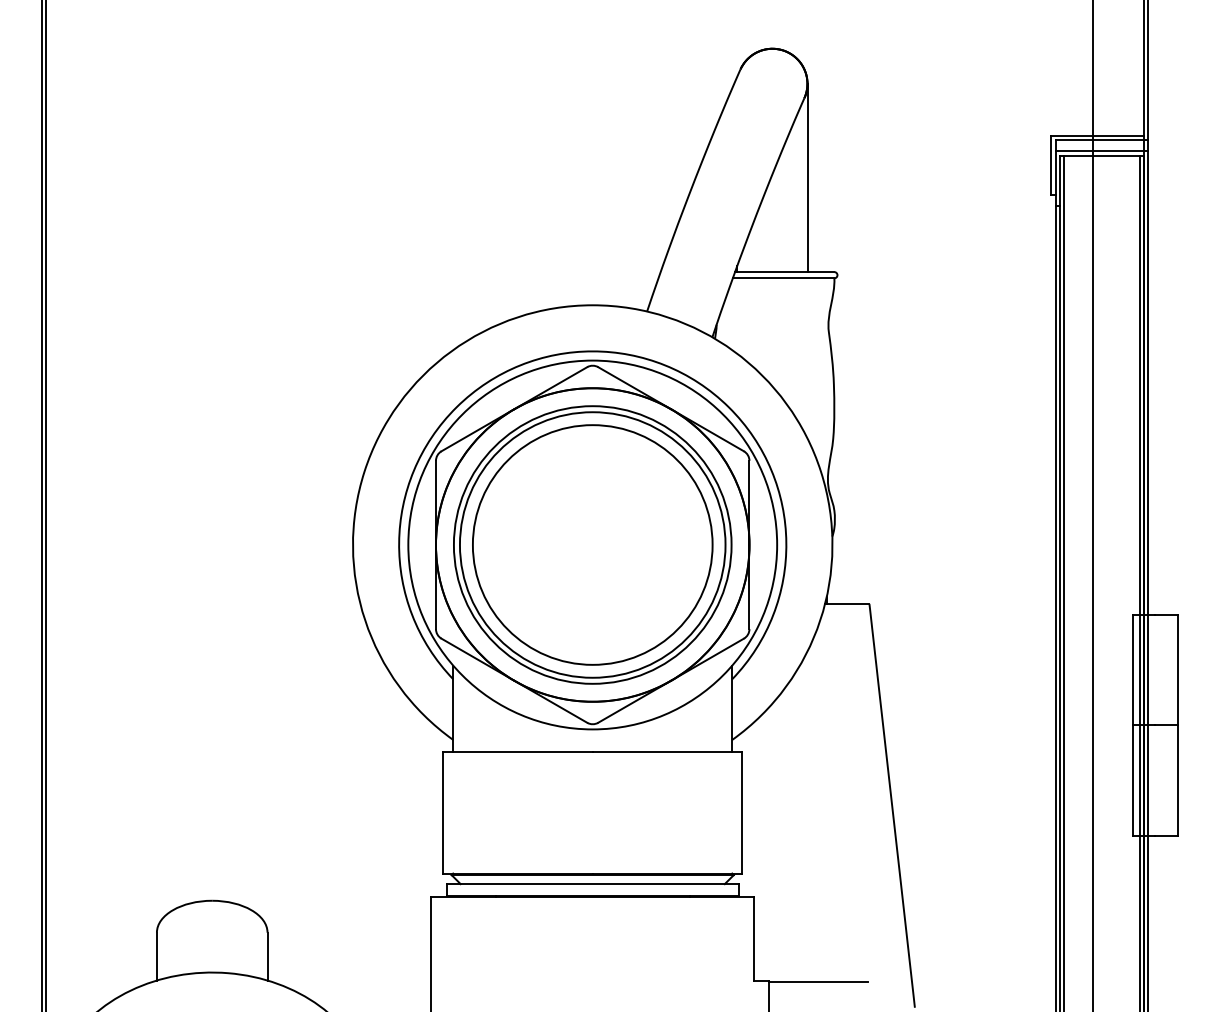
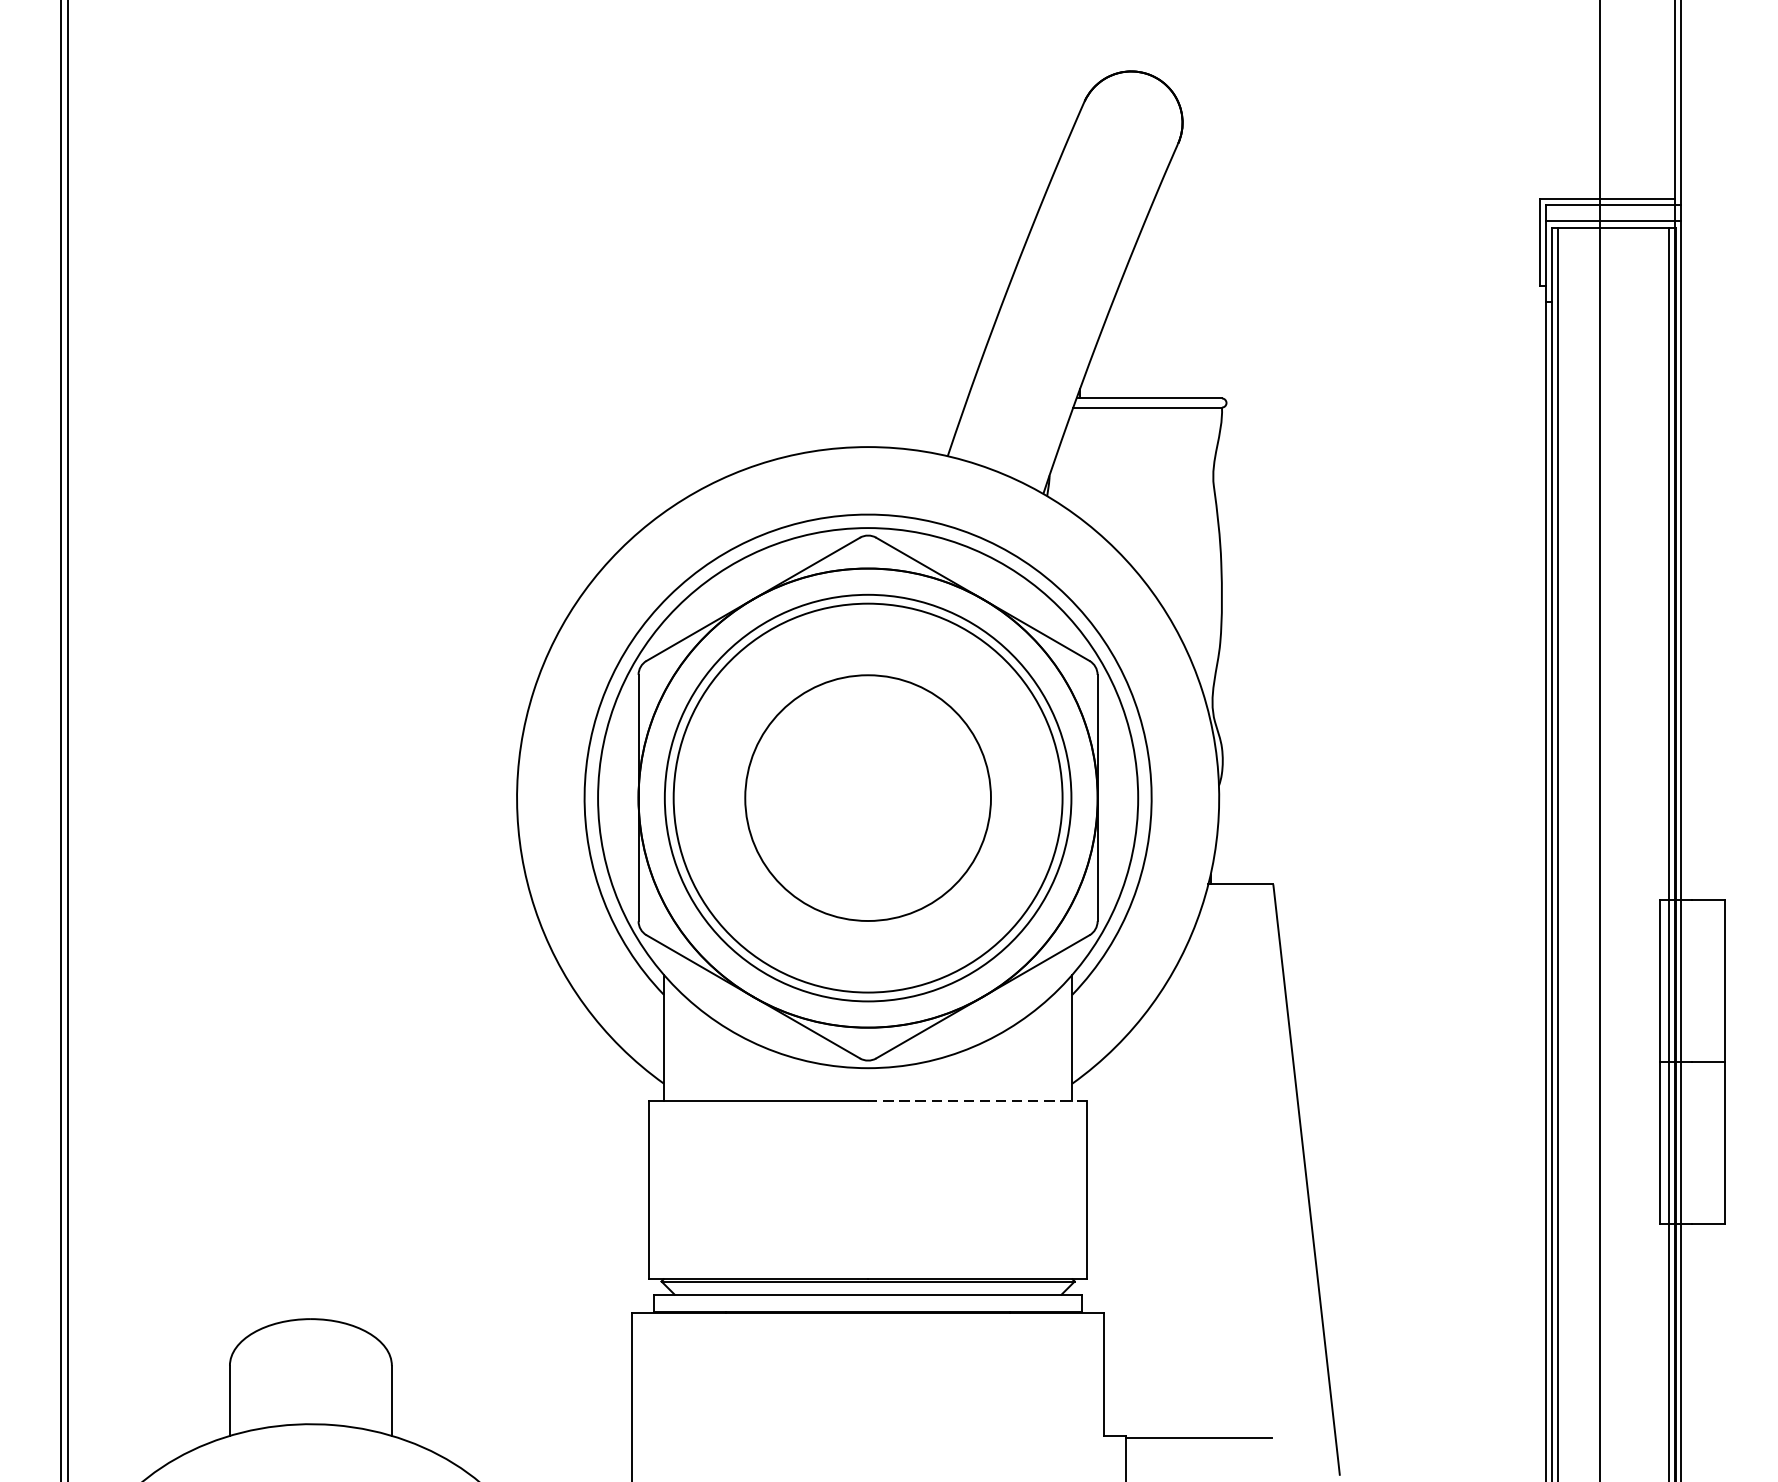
line: (807, 177) -> (1182, 259), removed
circle: (592, 544) -> (867, 797), size x0.7
line: (667, 751) -> (977, 1100), solid -> dashed

